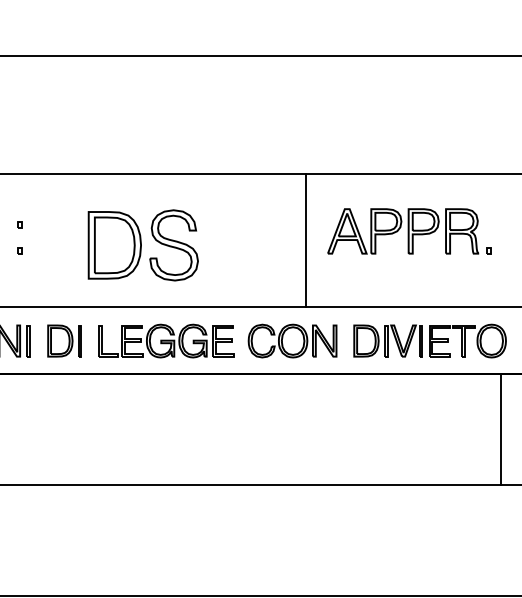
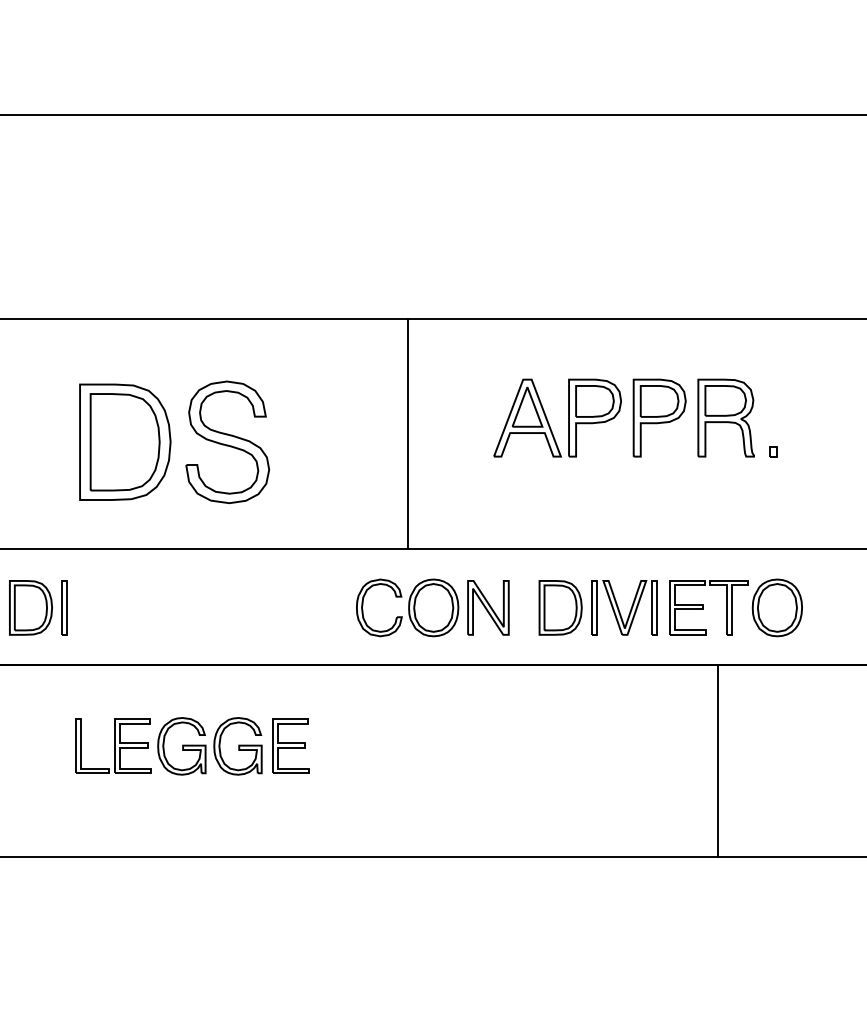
line: (306, 240) -> (408, 433), moved
part: (166, 340) -> (192, 745), moved
line: (500, 429) -> (718, 760), moved

